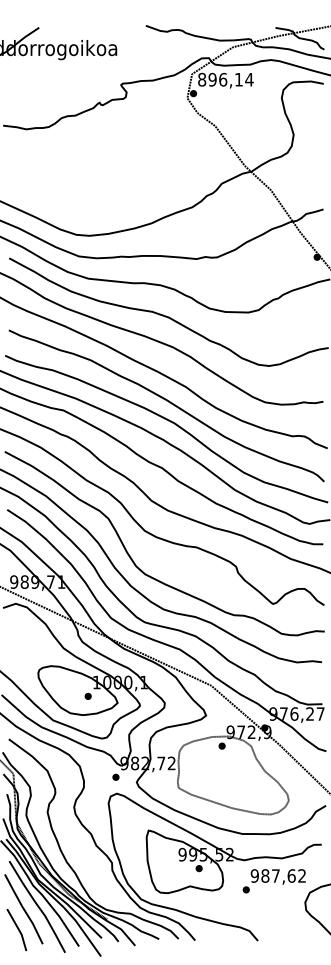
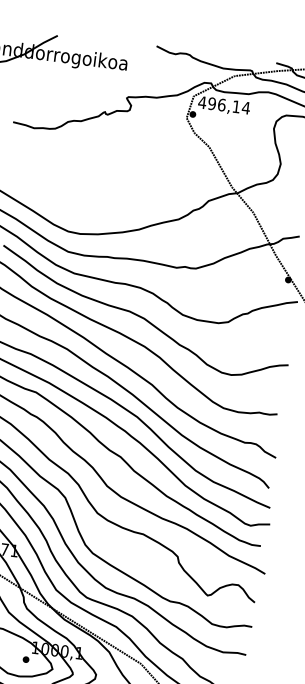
text: (201, 79) -> (201, 102), 896,14 -> 496,14

